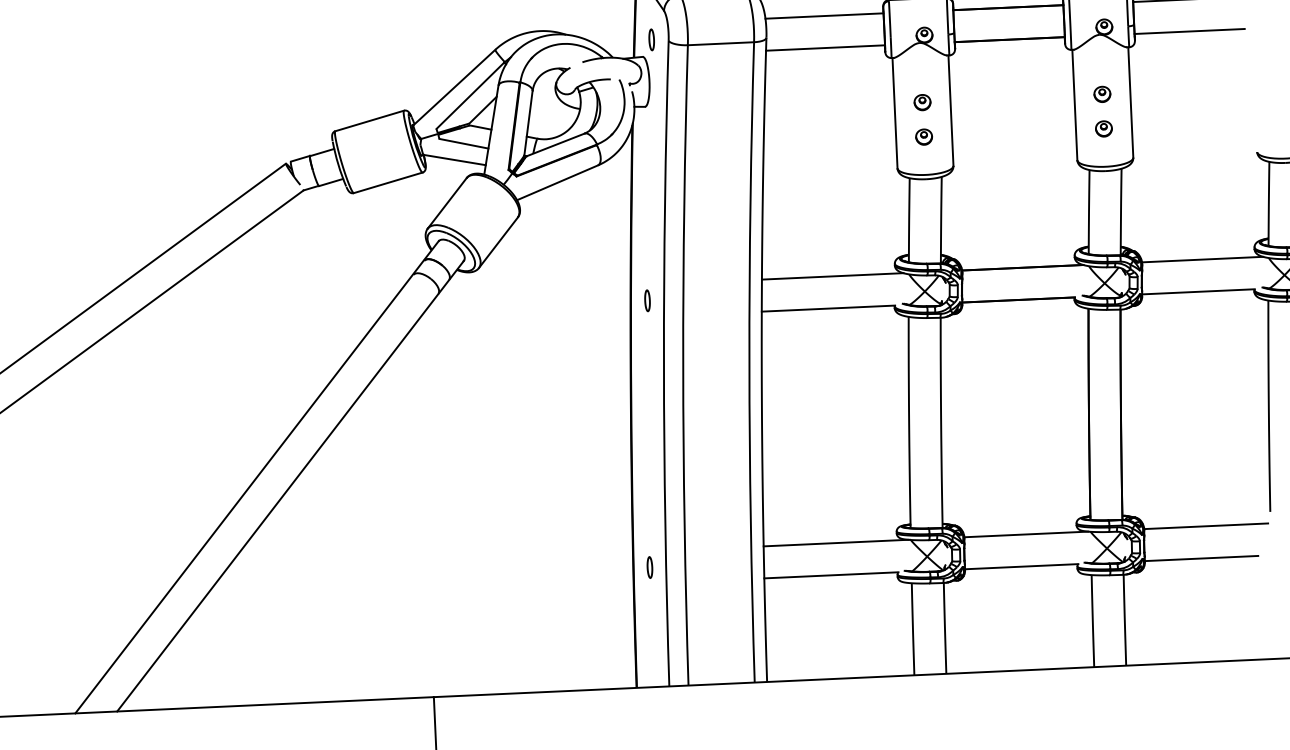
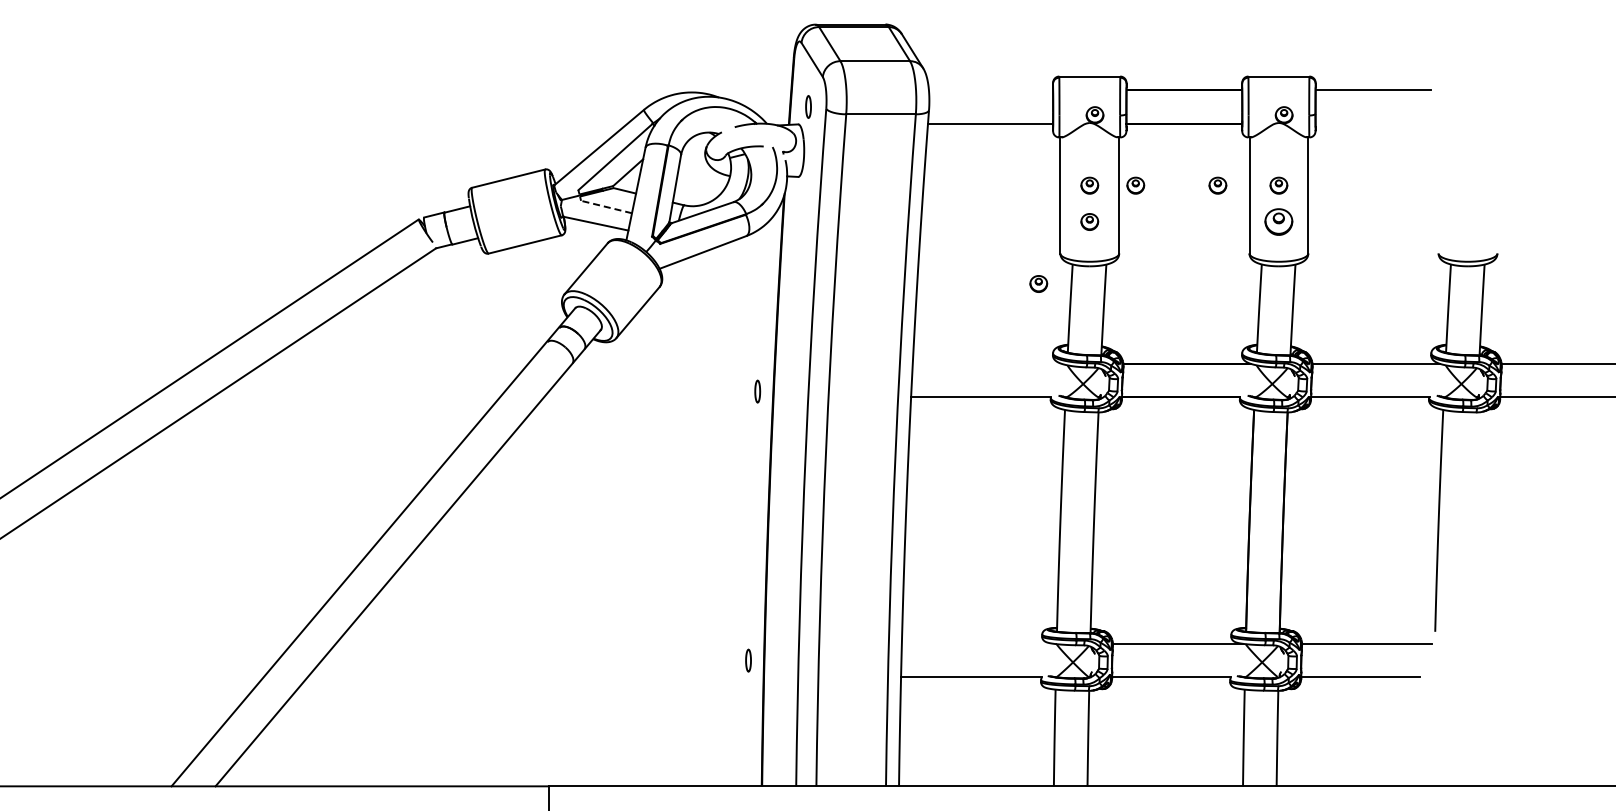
line: (824, 16) -> (990, 90), removed
line: (1189, 31) -> (1373, 123), removed
part: (1043, 96) -> (1217, 185), added
part: (966, 100) -> (1135, 185), added
part: (1103, 128) -> (1278, 221), size x1.6
line: (463, 143) -> (606, 206), solid -> dashed
part: (878, 197) -> (1038, 283), added
line: (832, 276) -> (986, 363), removed
part: (647, 300) -> (757, 391), moved
line: (835, 542) -> (977, 643), removed
part: (649, 567) -> (748, 660), moved

